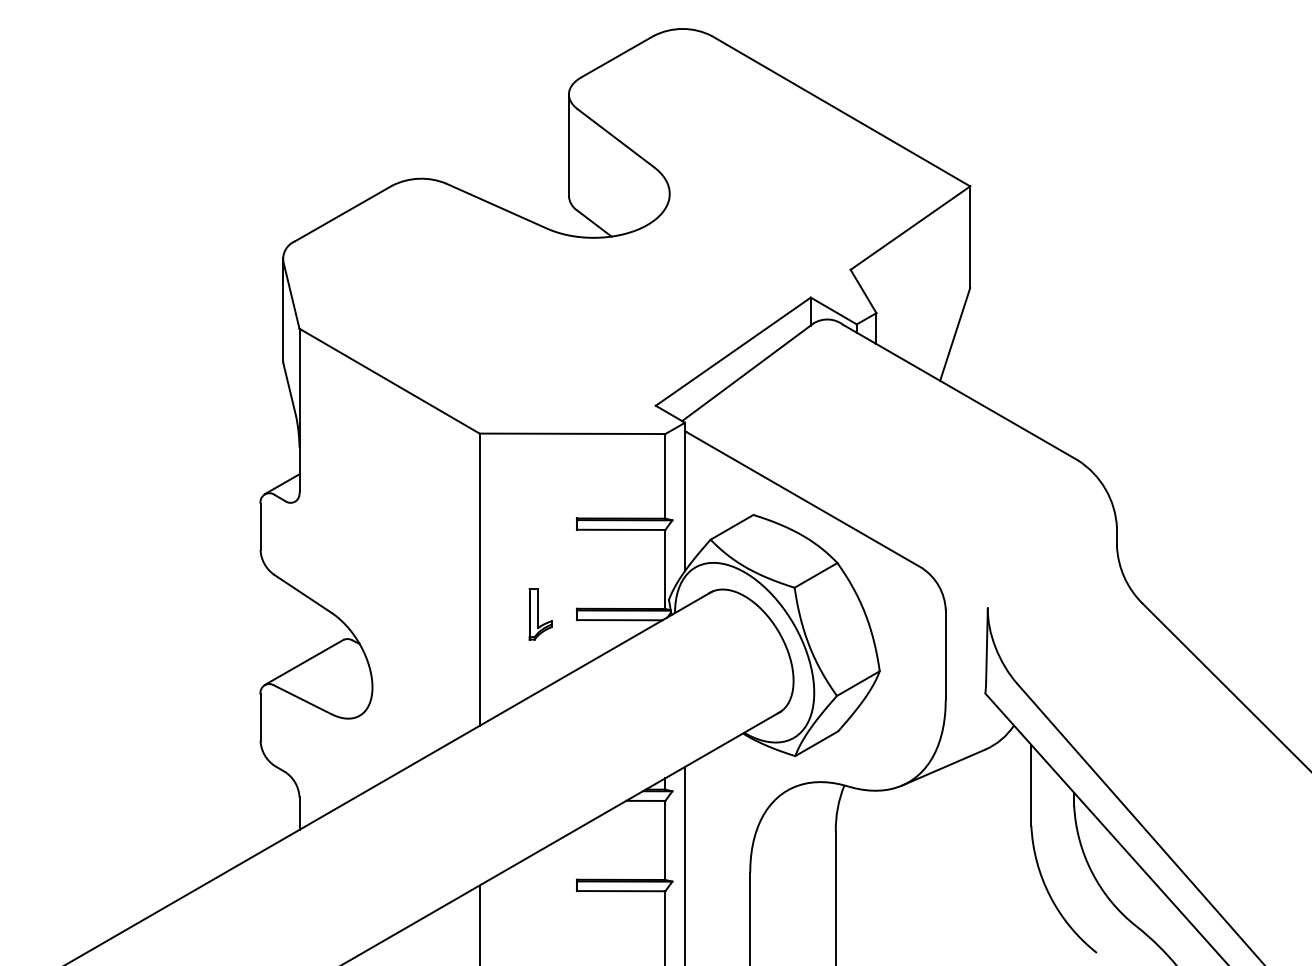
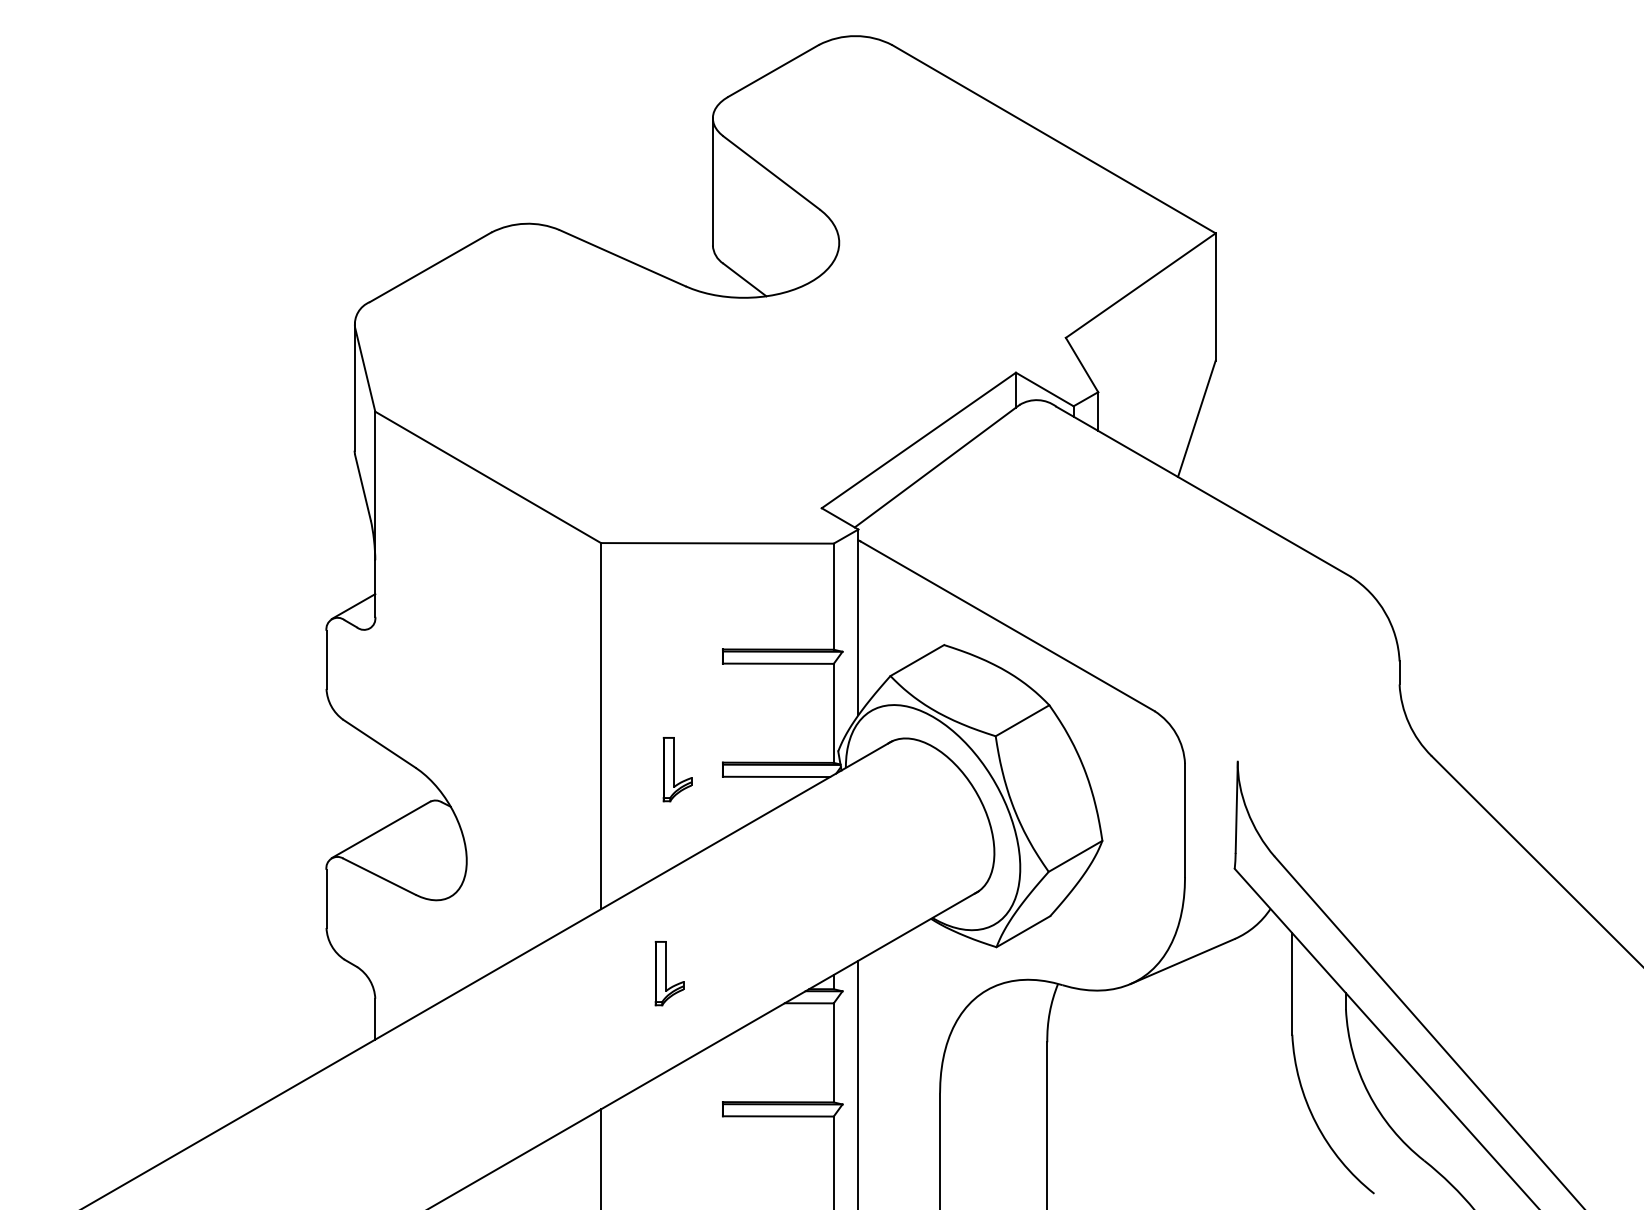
part: (534, 777) -> (669, 973), added

